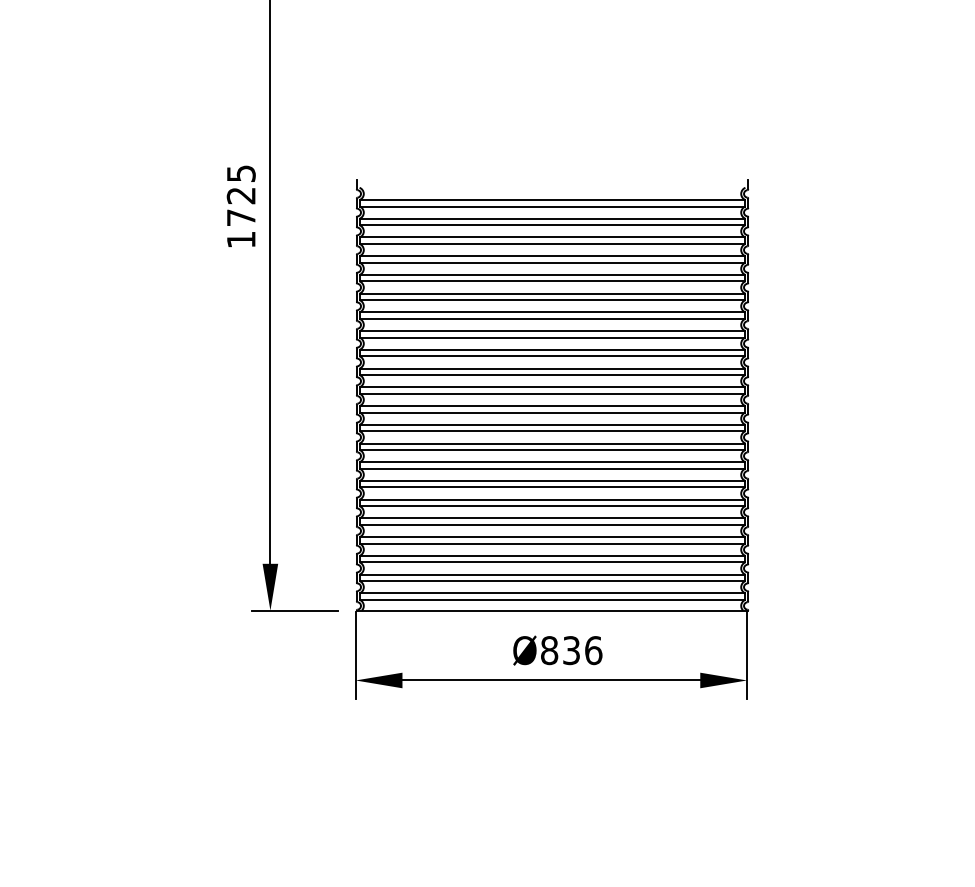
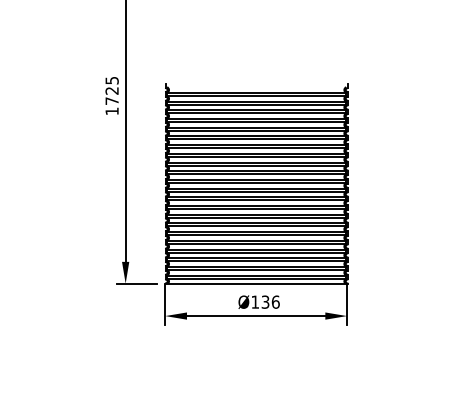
text: (549, 649) -> (255, 301), Ø836 -> Ø136

